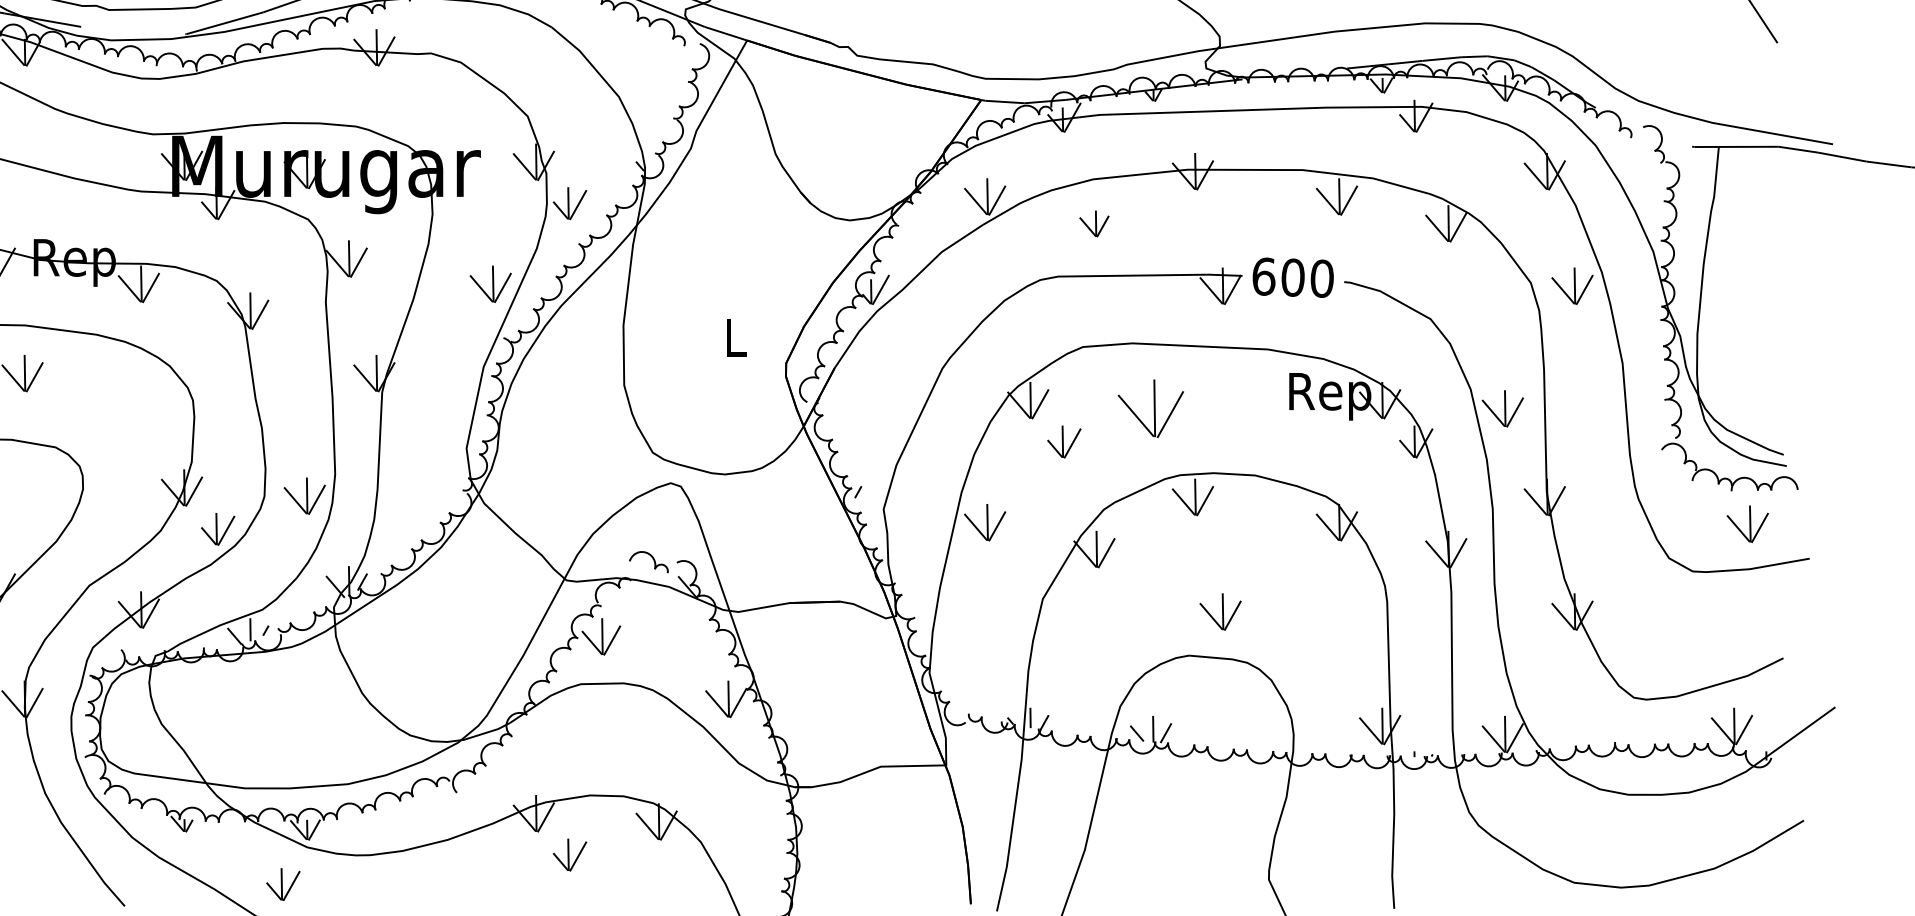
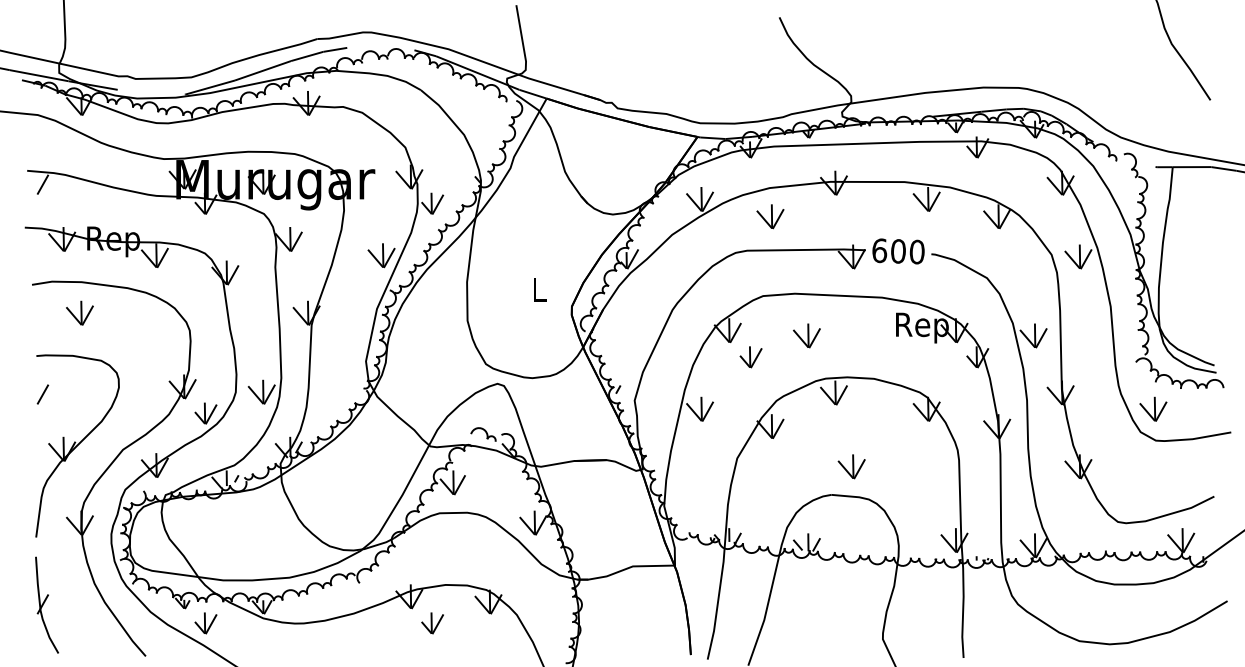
part: (1094, 223) -> (770, 216), size x1.43
part: (1150, 408) -> (806, 335), size x0.62
part: (1747, 523) -> (1153, 408), moved
part: (282, 884) -> (205, 623), moved

